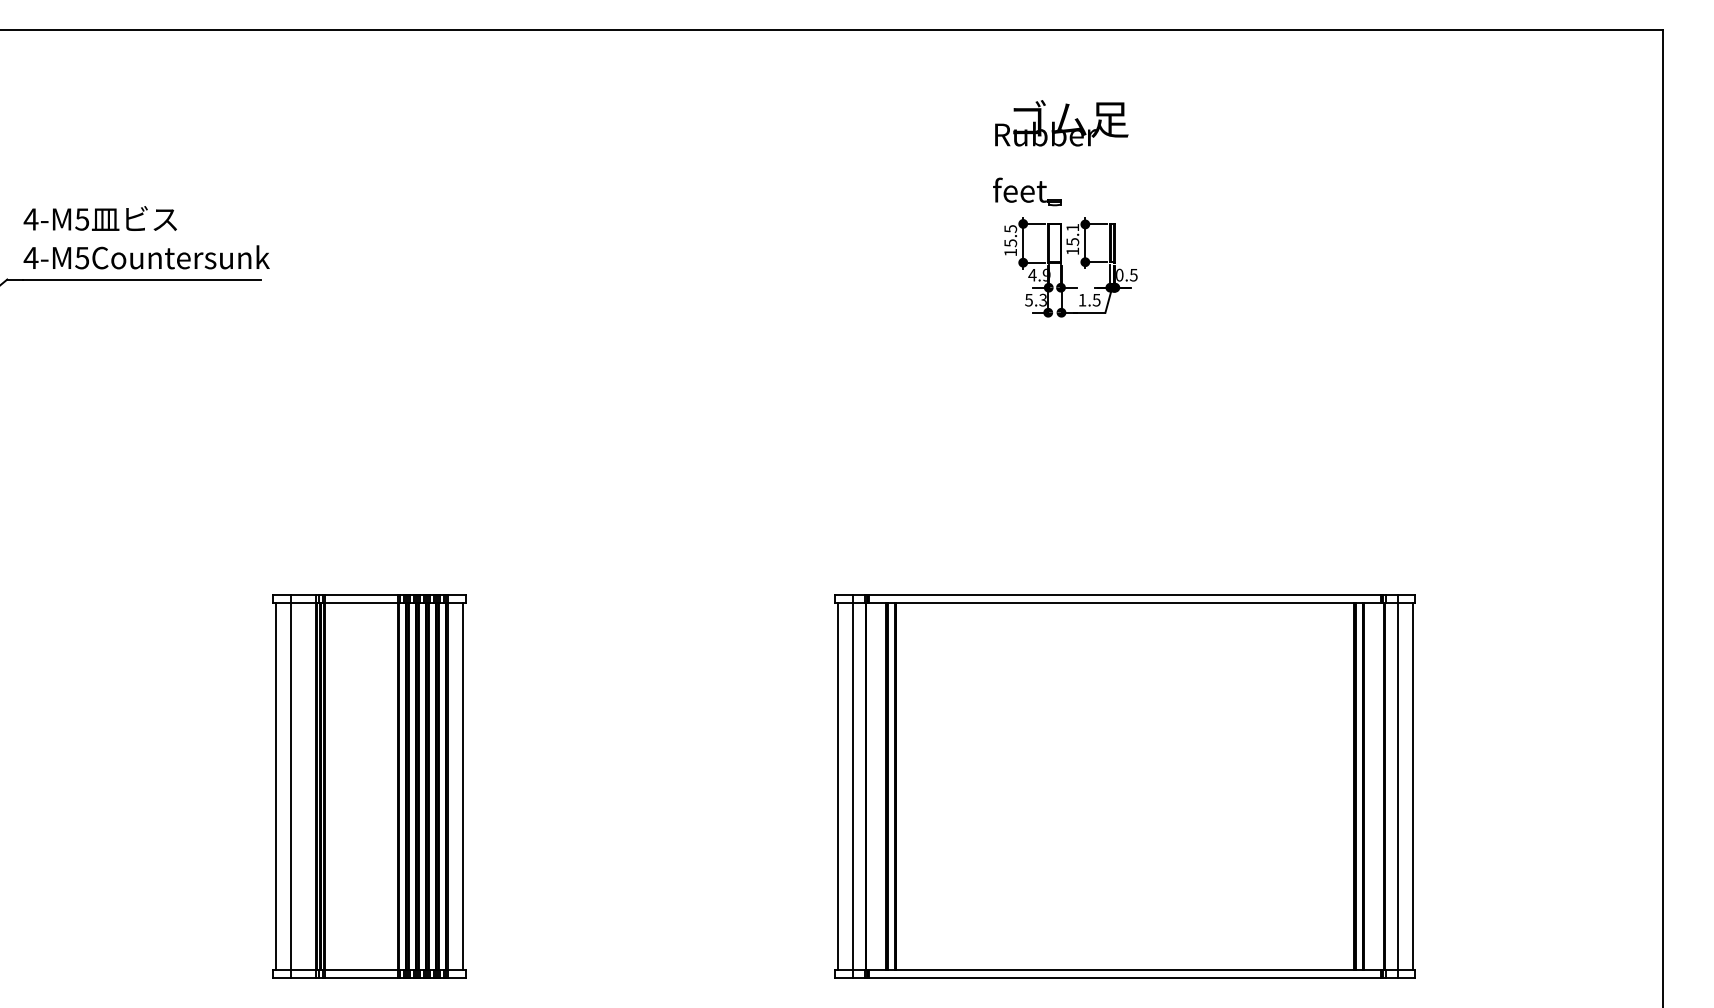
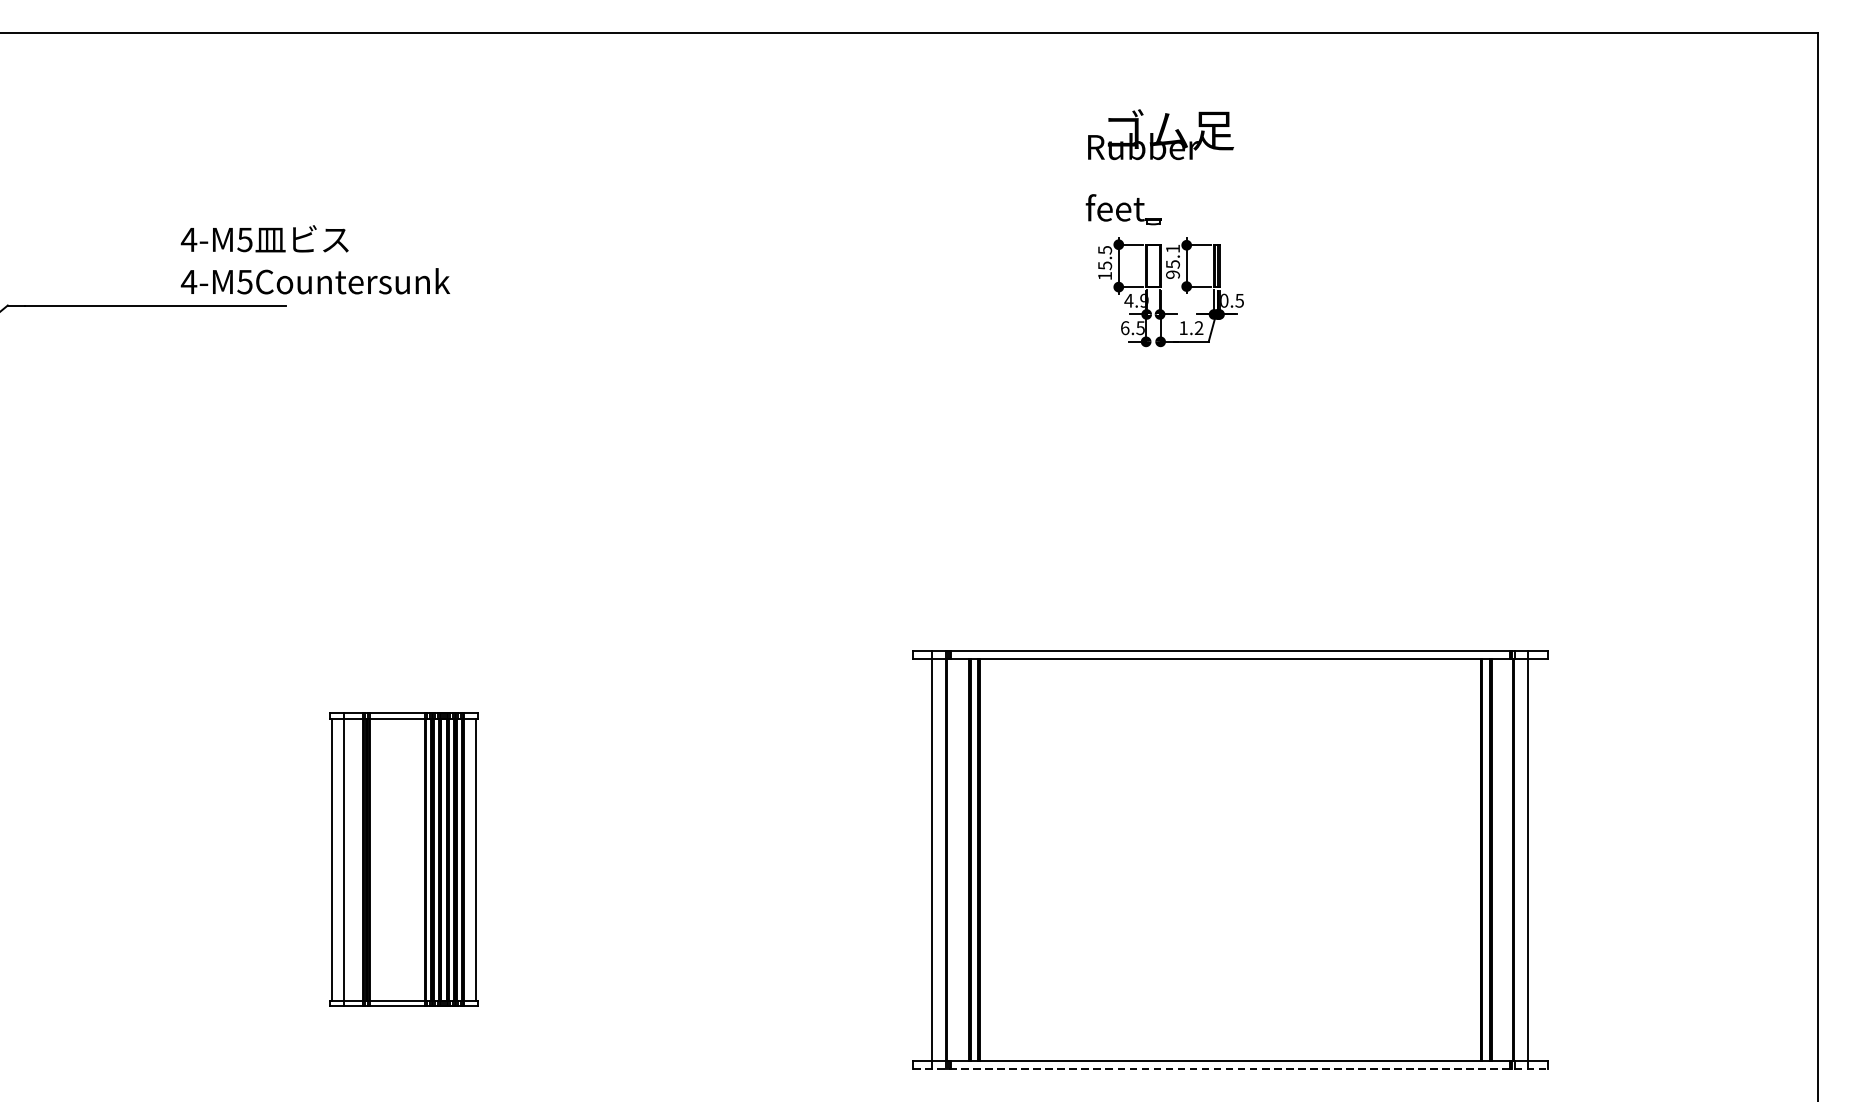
text: (146, 237) -> (315, 259), moved
text: (1072, 251) -> (1172, 274), 15.1 -> 95.1
text: (1035, 299) -> (1132, 327), 5.3 -> 6.5
text: (1096, 299) -> (1198, 327), 1.5 -> 1.2
part: (369, 786) -> (403, 859), size x0.7
line: (837, 786) -> (915, 859), removed
line: (1412, 786) -> (1544, 859), removed
line: (1125, 977) -> (1230, 1068), solid -> dashed

